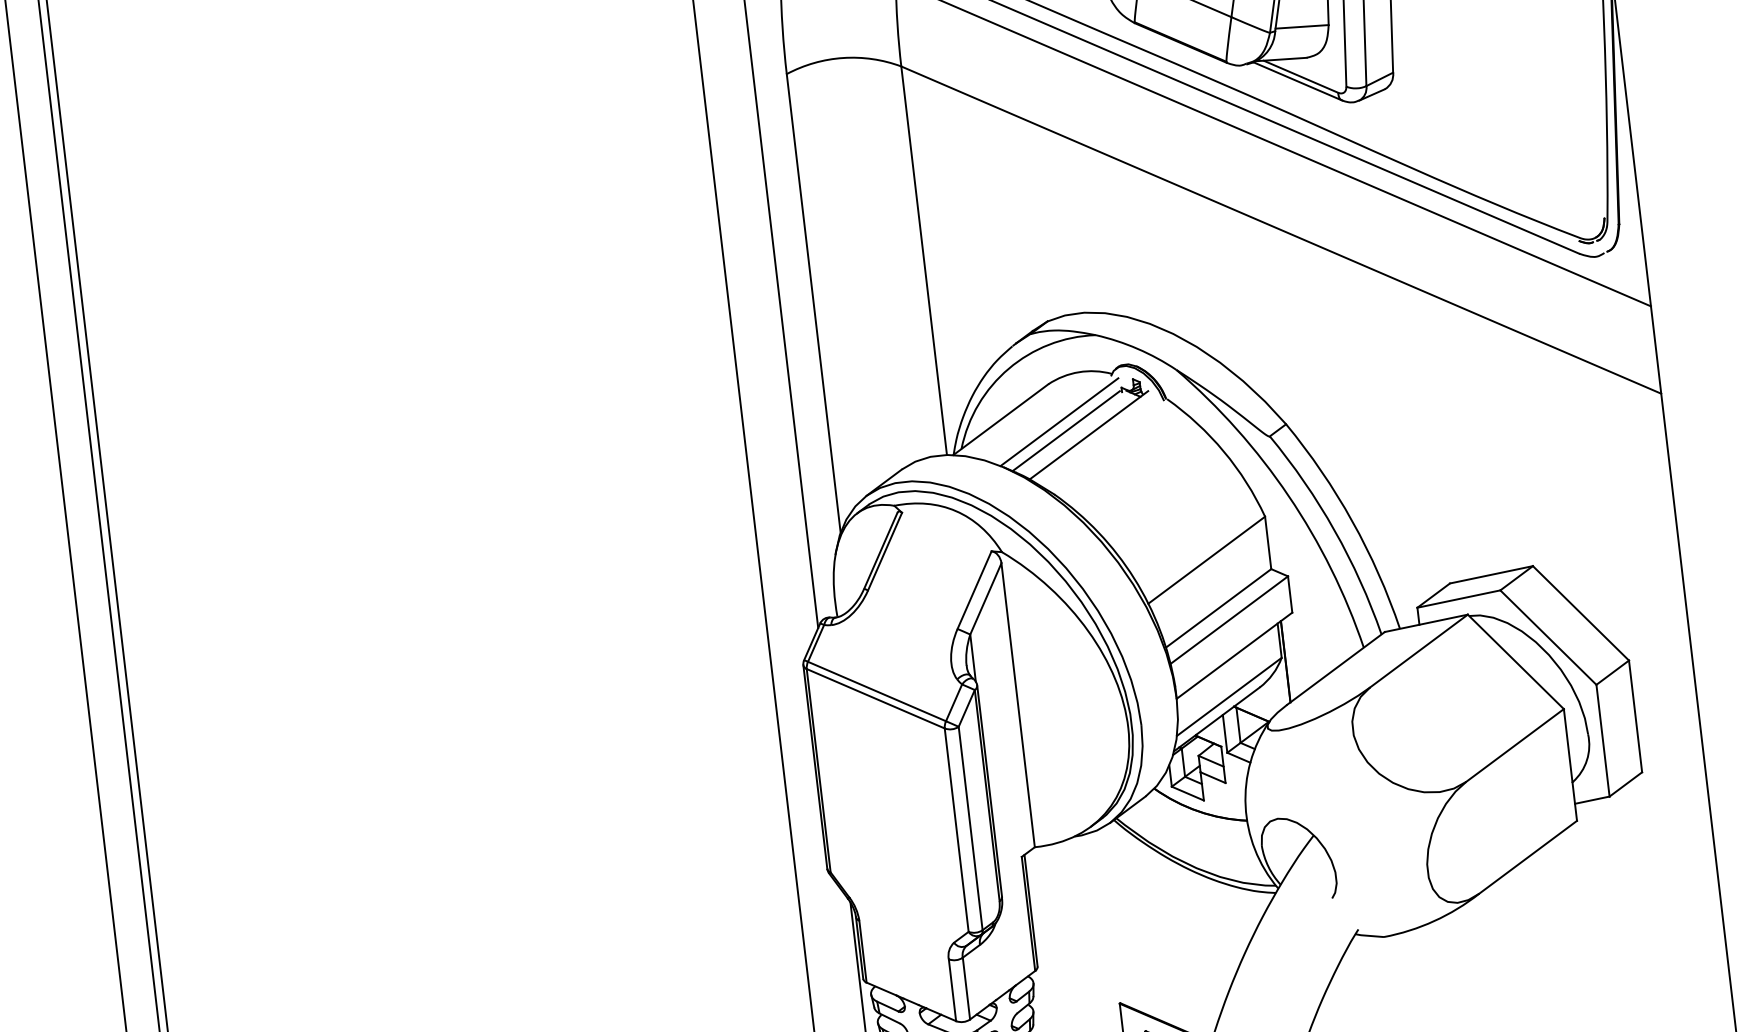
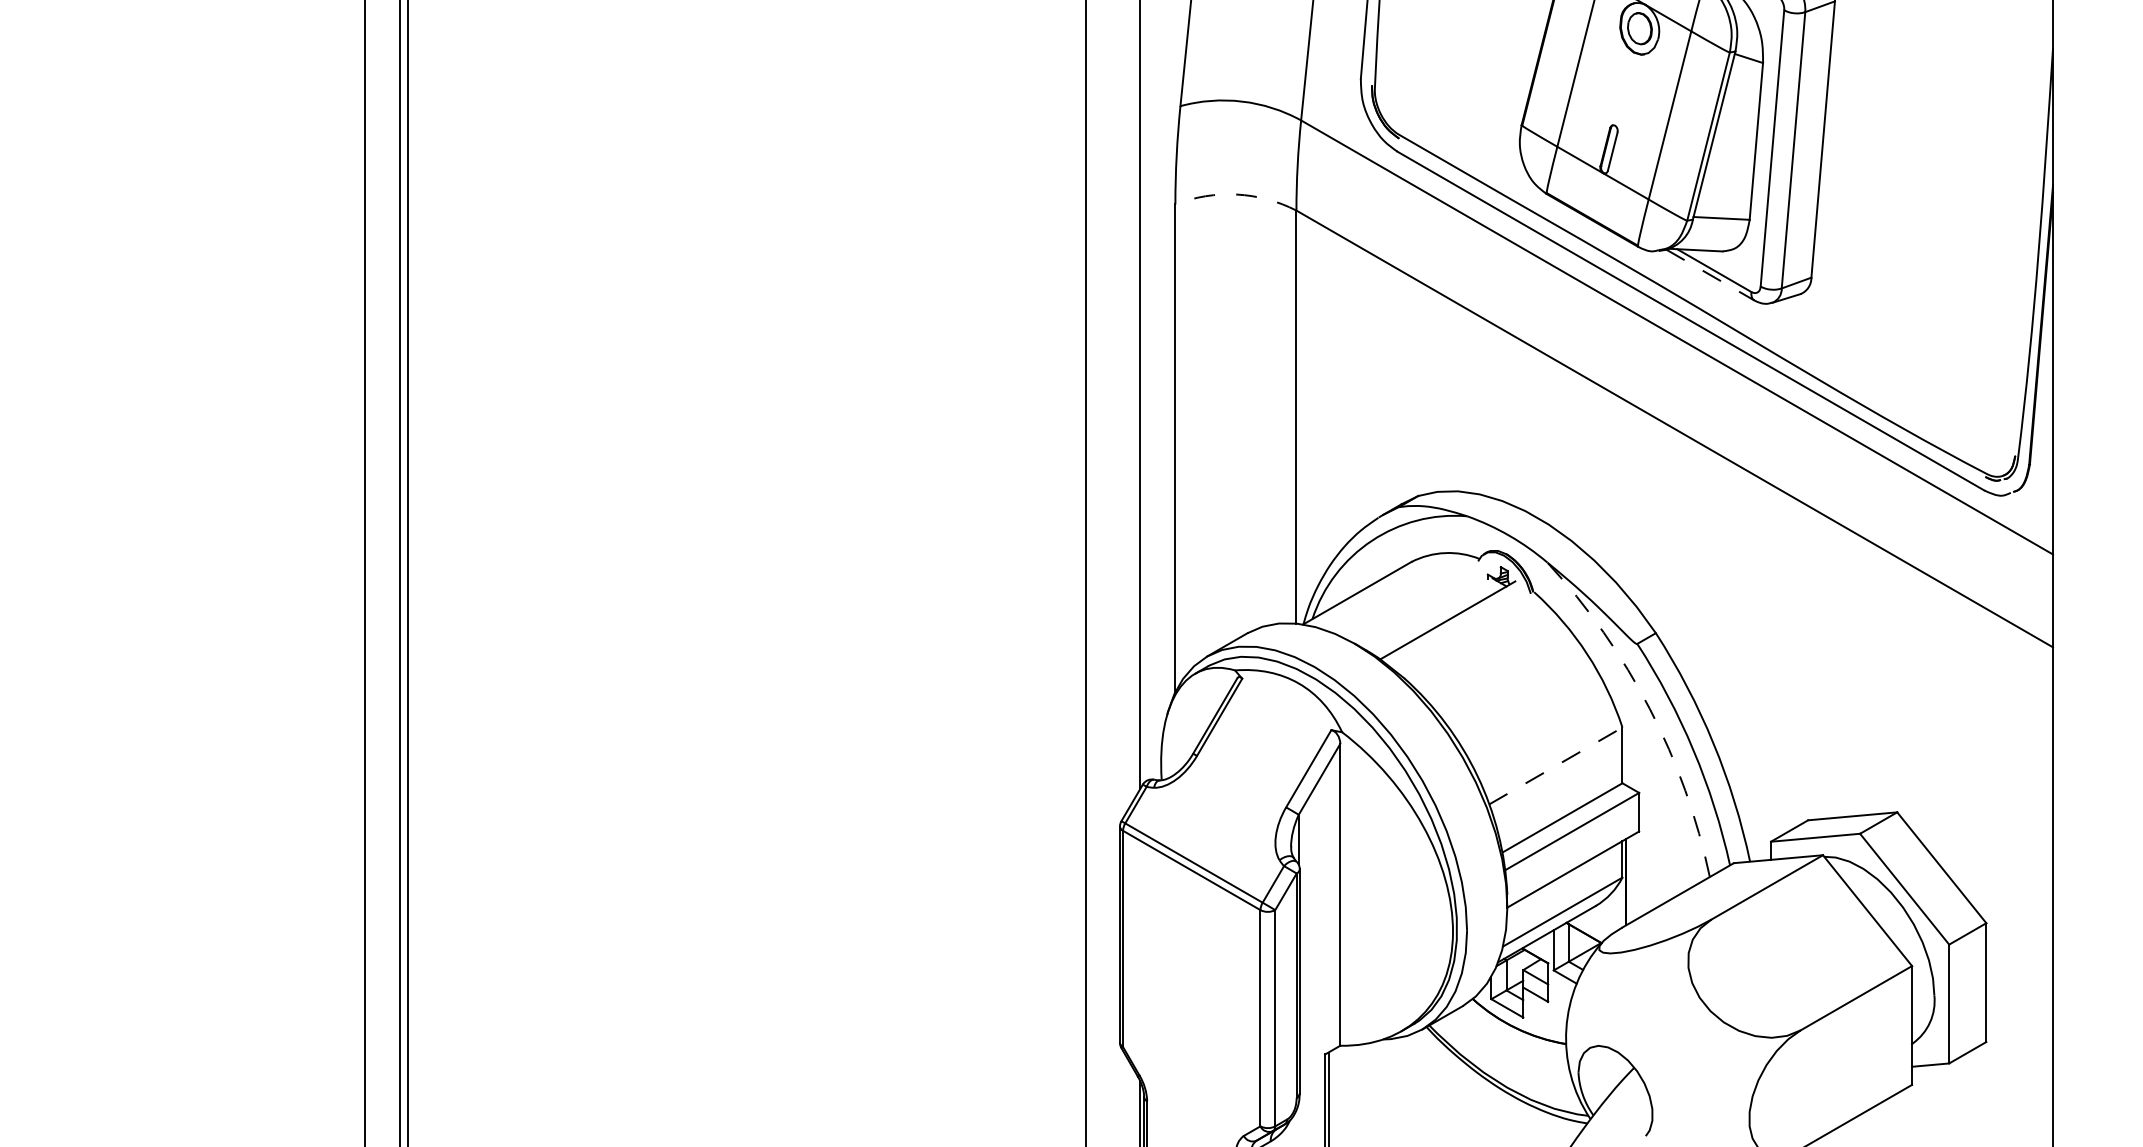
arc: (843, 57) -> (1236, 194), solid -> dashed
line: (1297, 81) -> (1710, 275), solid -> dashed
line: (1059, 421) -> (1418, 602), removed
line: (1066, 431) -> (1424, 613), removed
arc: (1288, 495) -> (1649, 708), solid -> dashed
line: (1206, 559) -> (1555, 765), solid -> dashed

